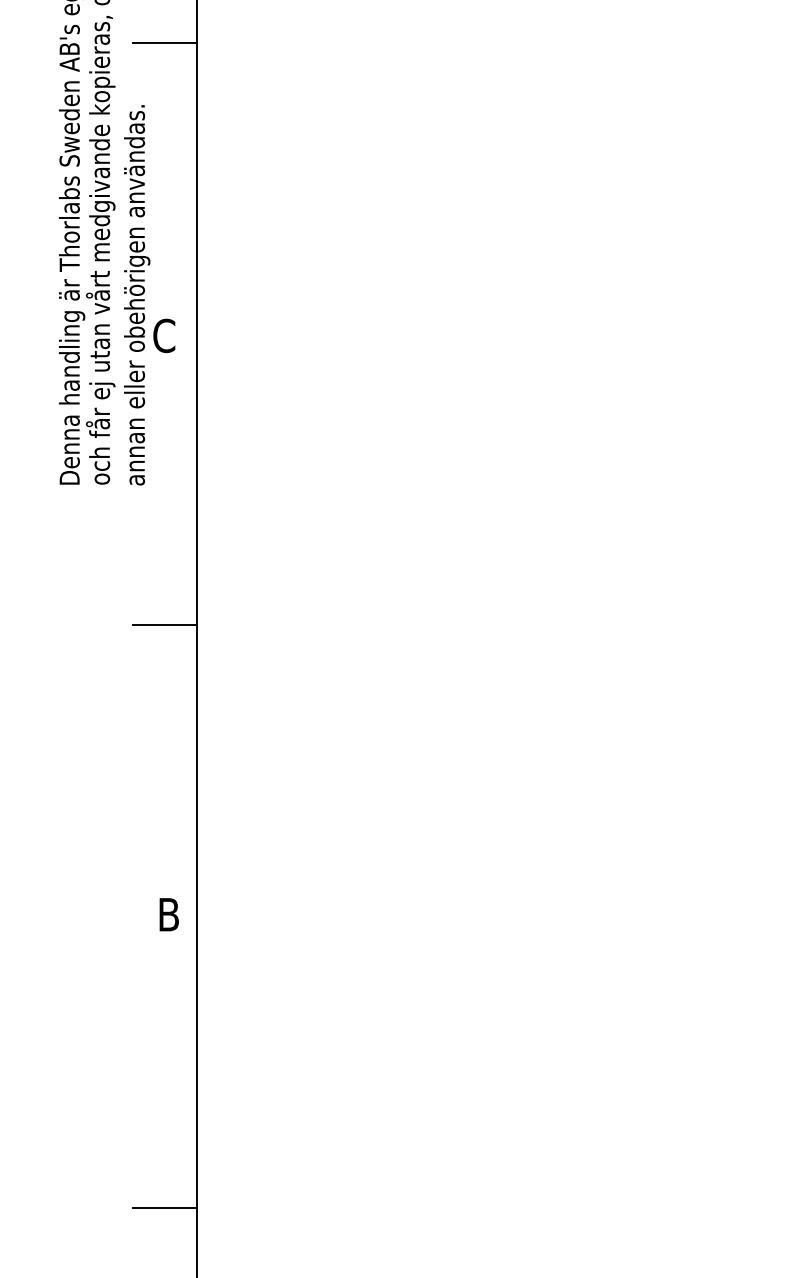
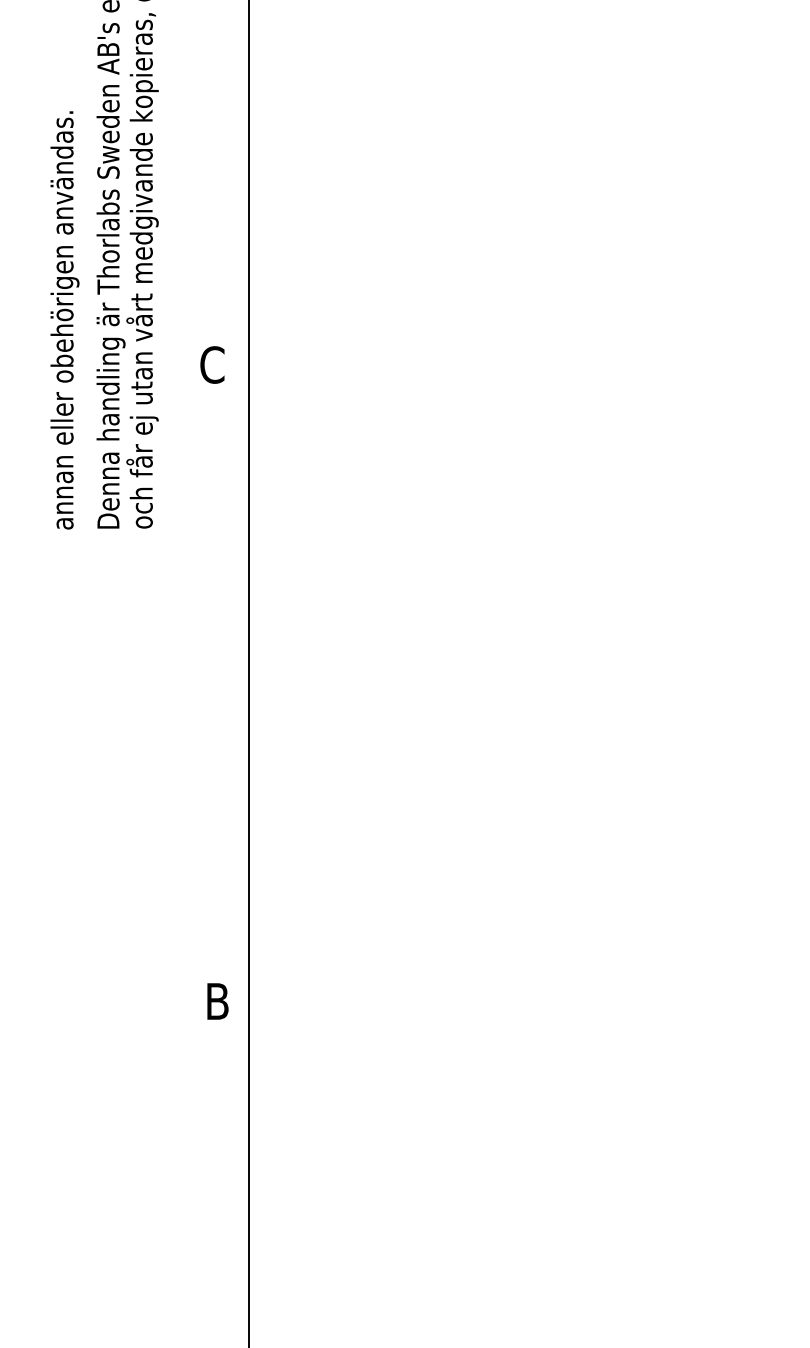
line: (164, 42) -> (212, 42), removed
text: (137, 295) -> (65, 320), moved
line: (164, 625) -> (212, 683), removed
line: (164, 1207) -> (212, 1323), removed

